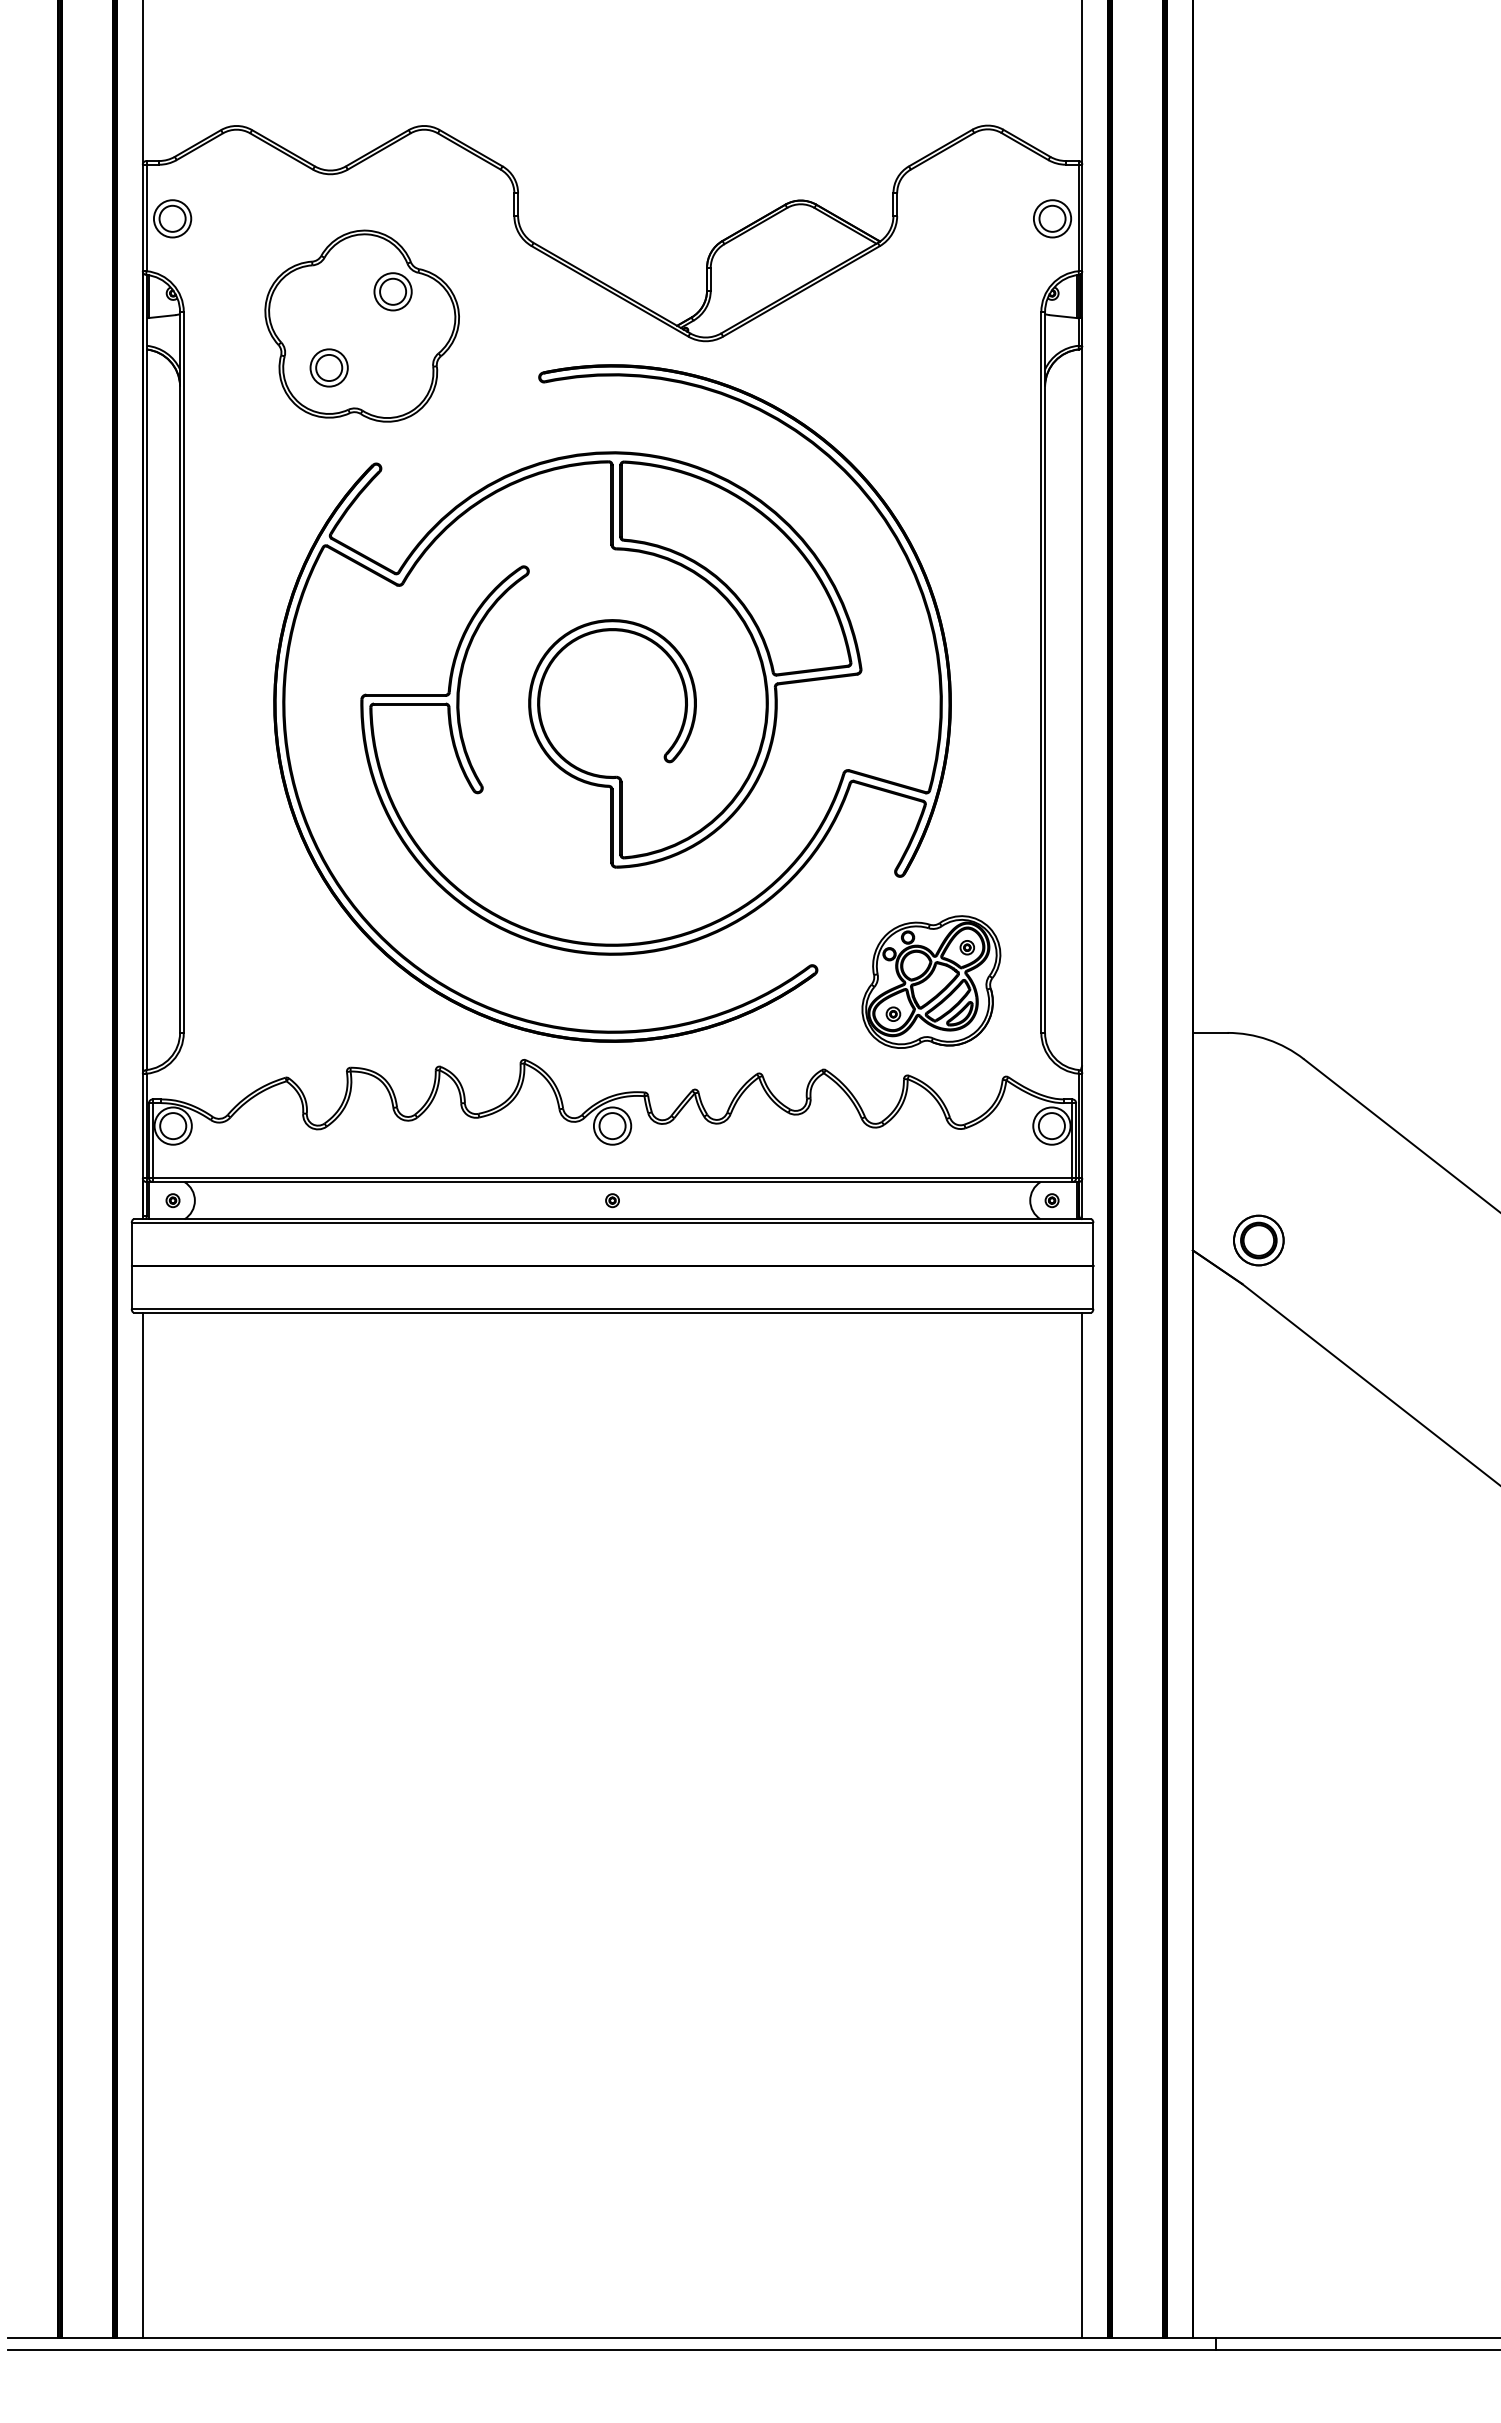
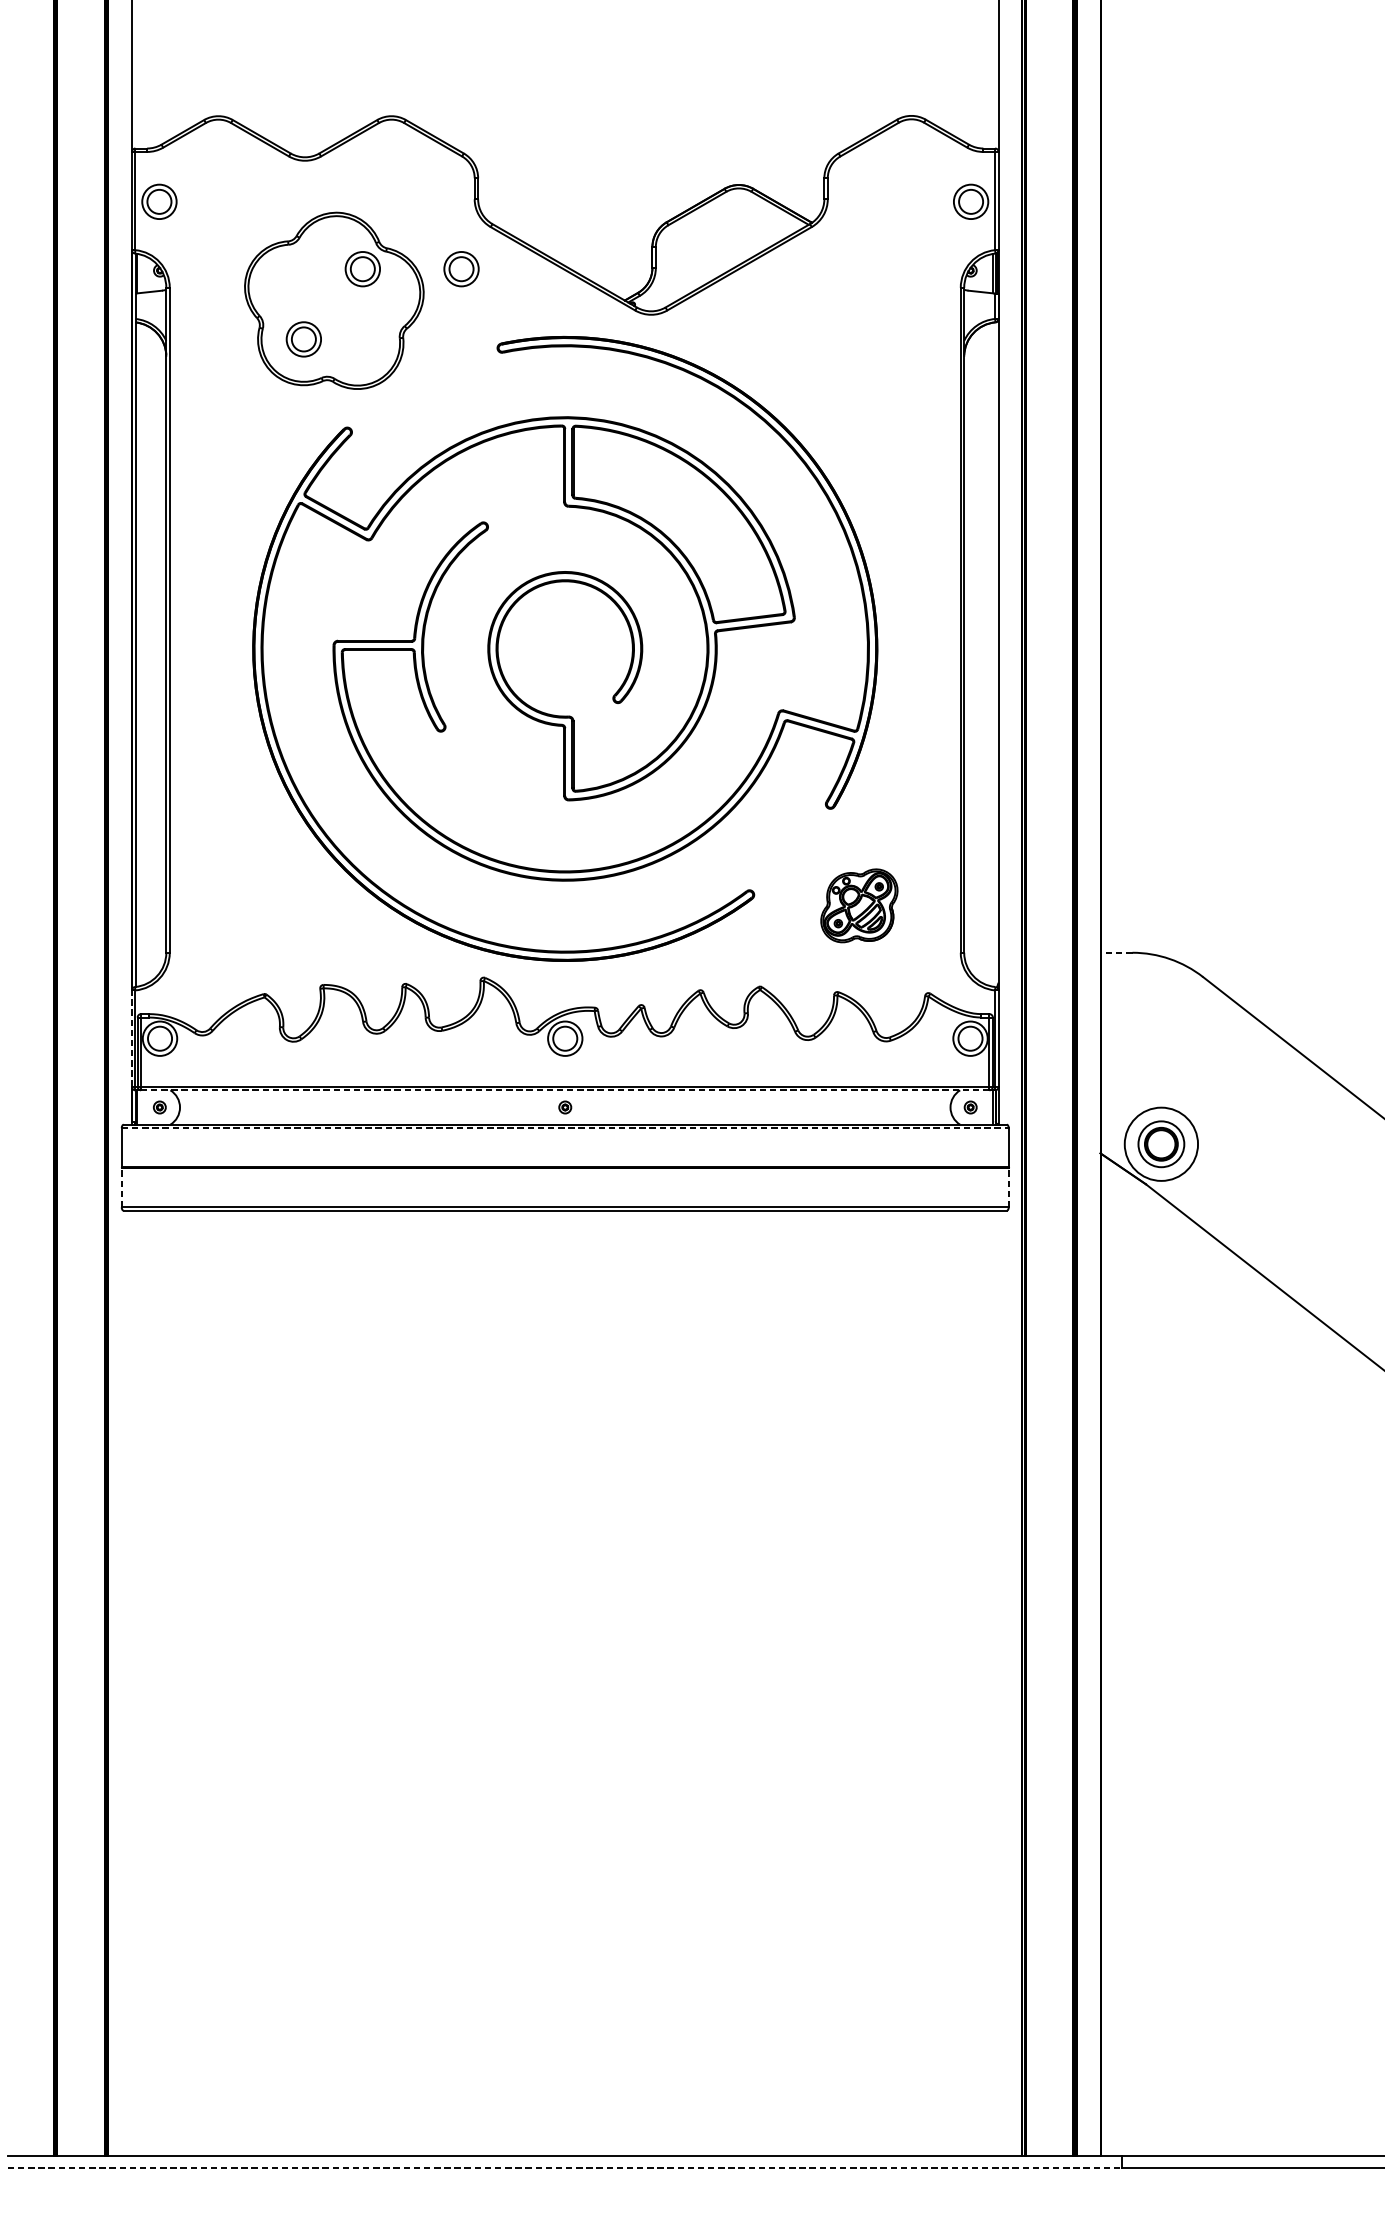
part: (499, 291) -> (460, 268), added
part: (931, 981) -> (859, 905), size x0.6
line: (1209, 1032) -> (1115, 952), solid -> dashed
line: (142, 1125) -> (131, 1038), solid -> dashed
line: (612, 1182) -> (565, 1090), solid -> dashed
line: (612, 1223) -> (565, 1128), solid -> dashed
circle: (1258, 1240) -> (1161, 1144), size x1.6
line: (131, 1287) -> (121, 1187), solid -> dashed
line: (1093, 1287) -> (1008, 1187), solid -> dashed
line: (142, 1824) -> (131, 1682), removed
line: (1082, 1824) -> (998, 1682), removed
line: (612, 2350) -> (565, 2168), solid -> dashed

